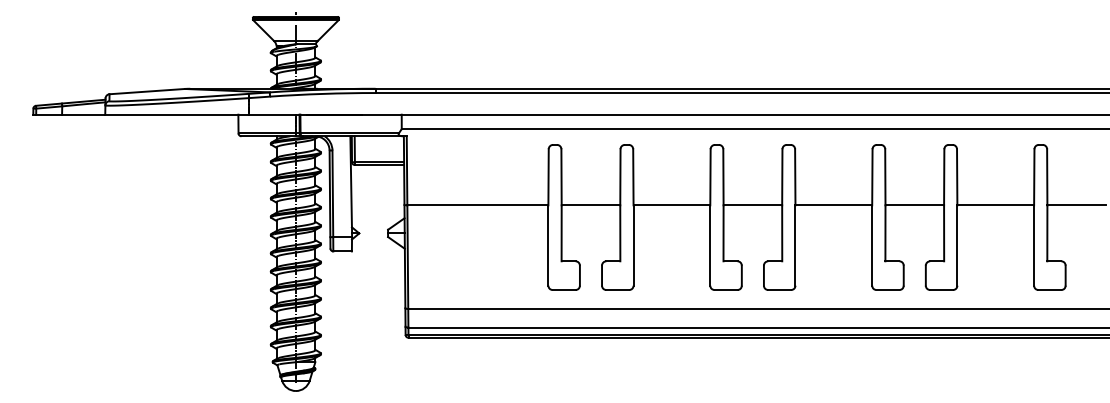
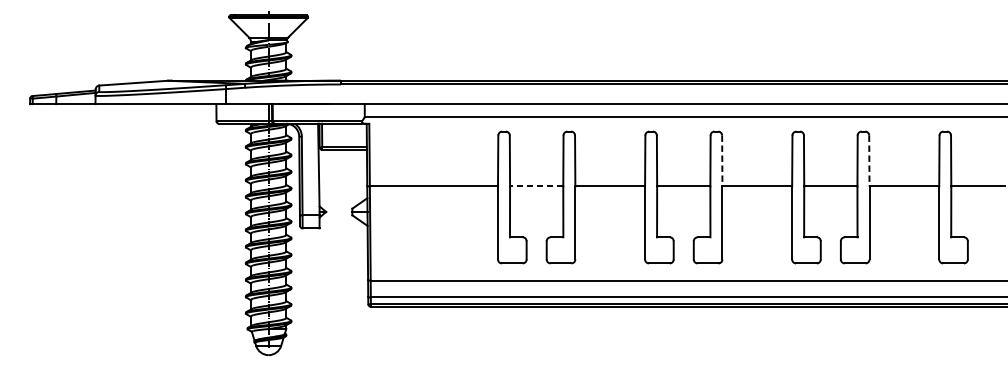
line: (795, 177) -> (722, 161), solid -> dashed
line: (957, 177) -> (869, 161), solid -> dashed
line: (590, 205) -> (536, 186), solid -> dashed

